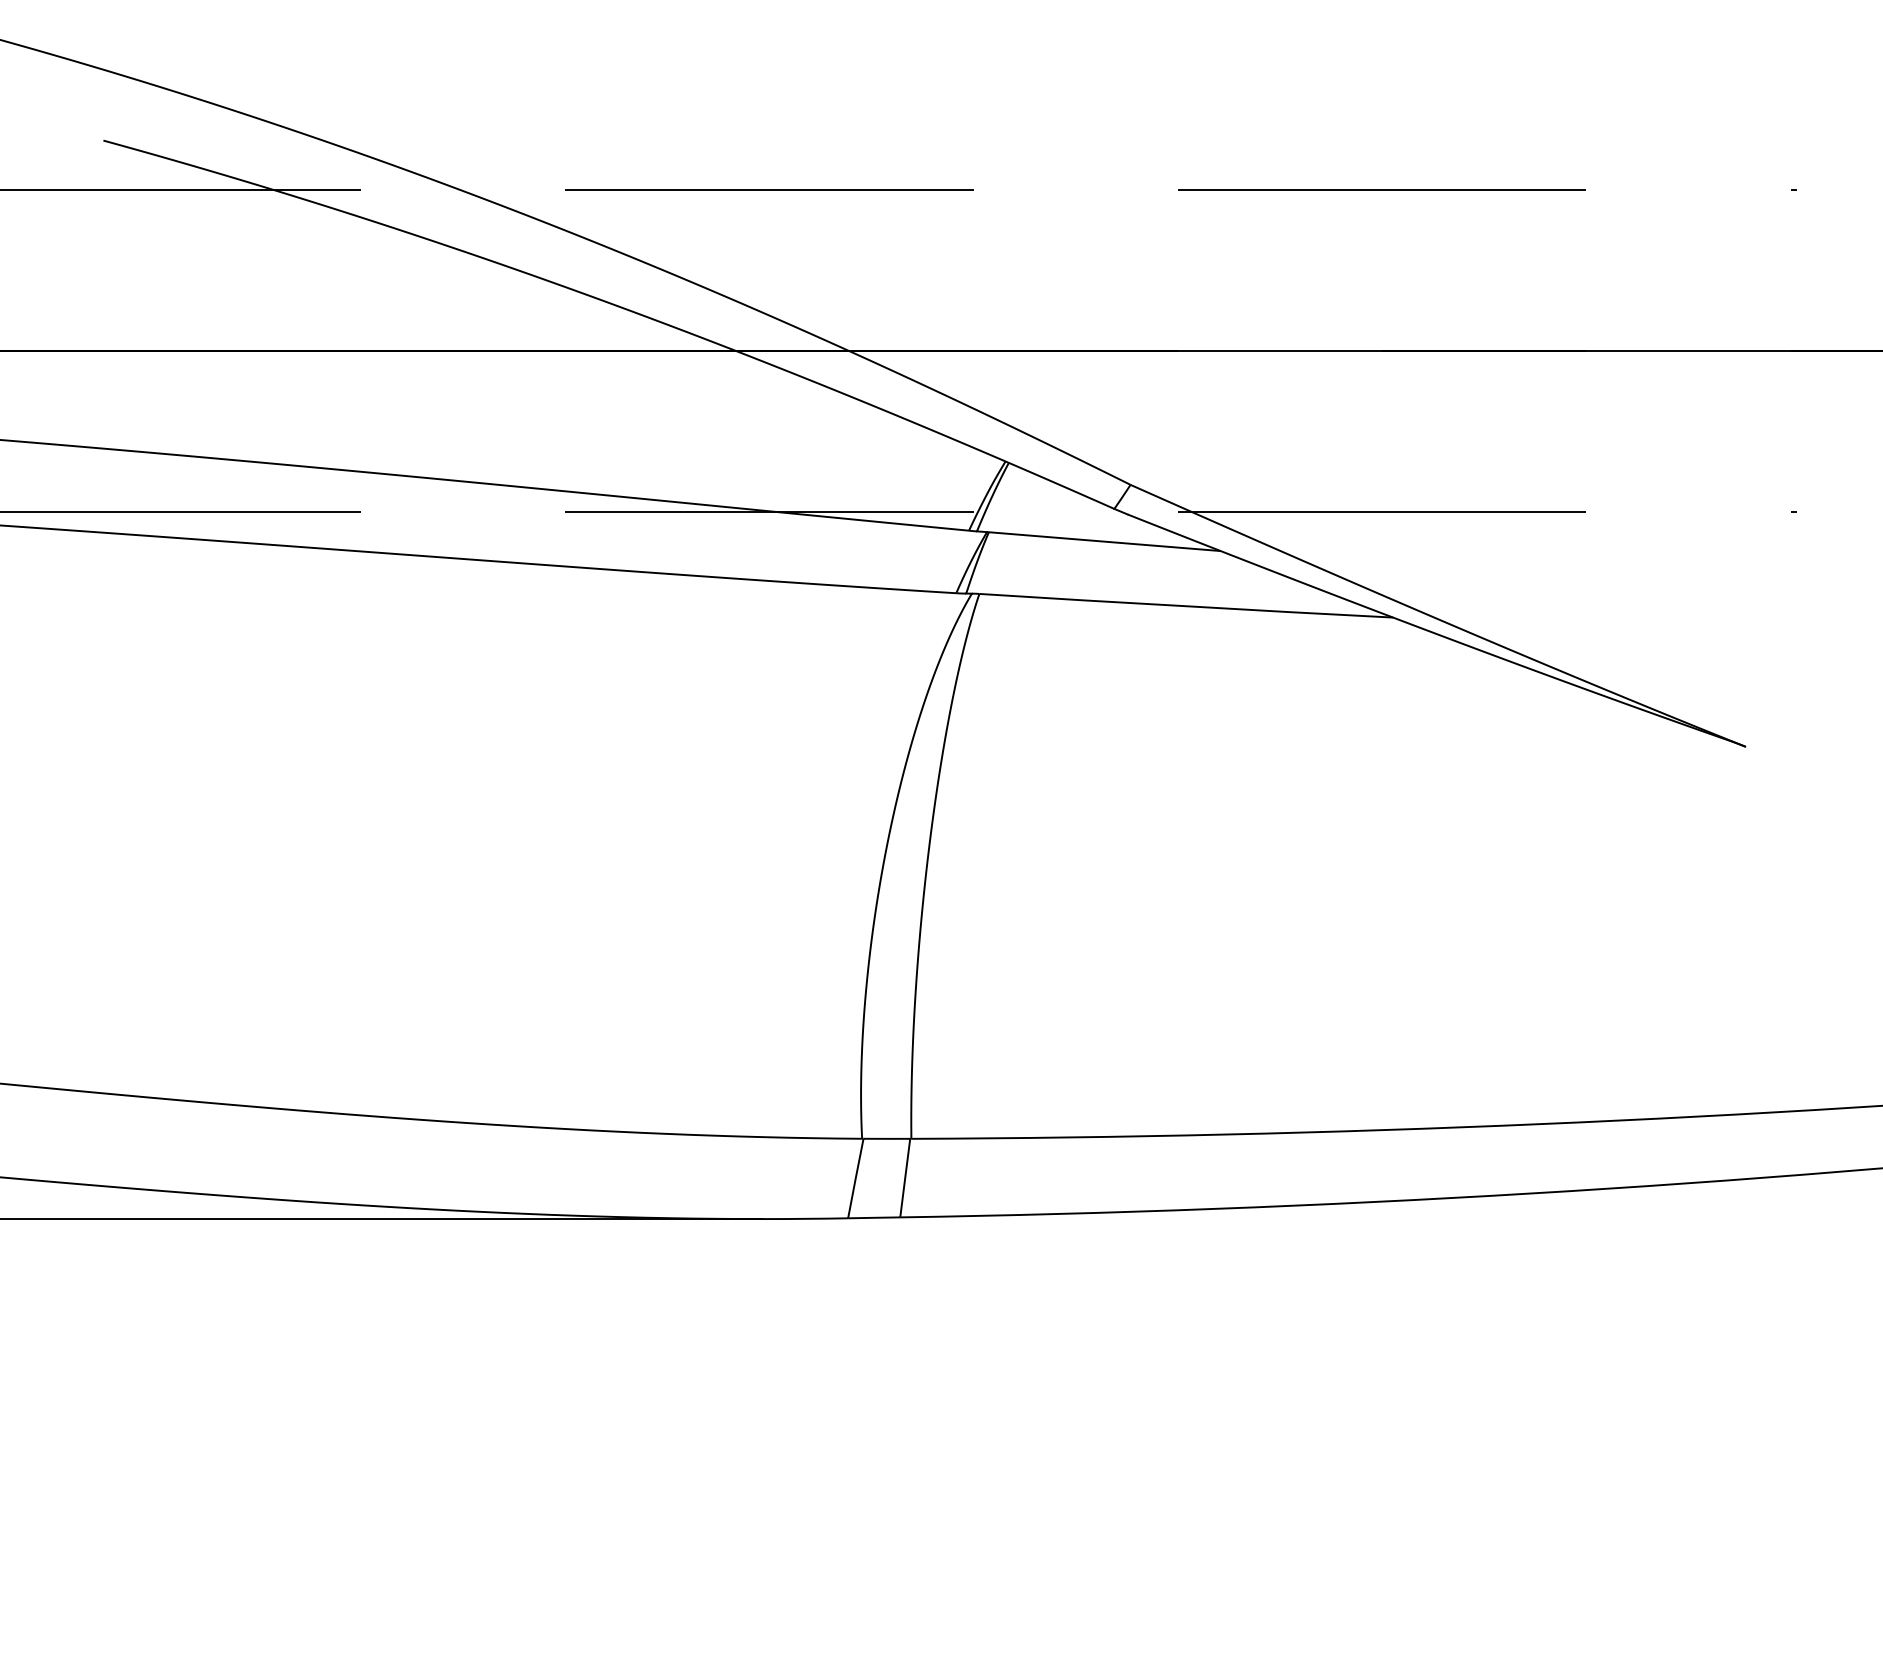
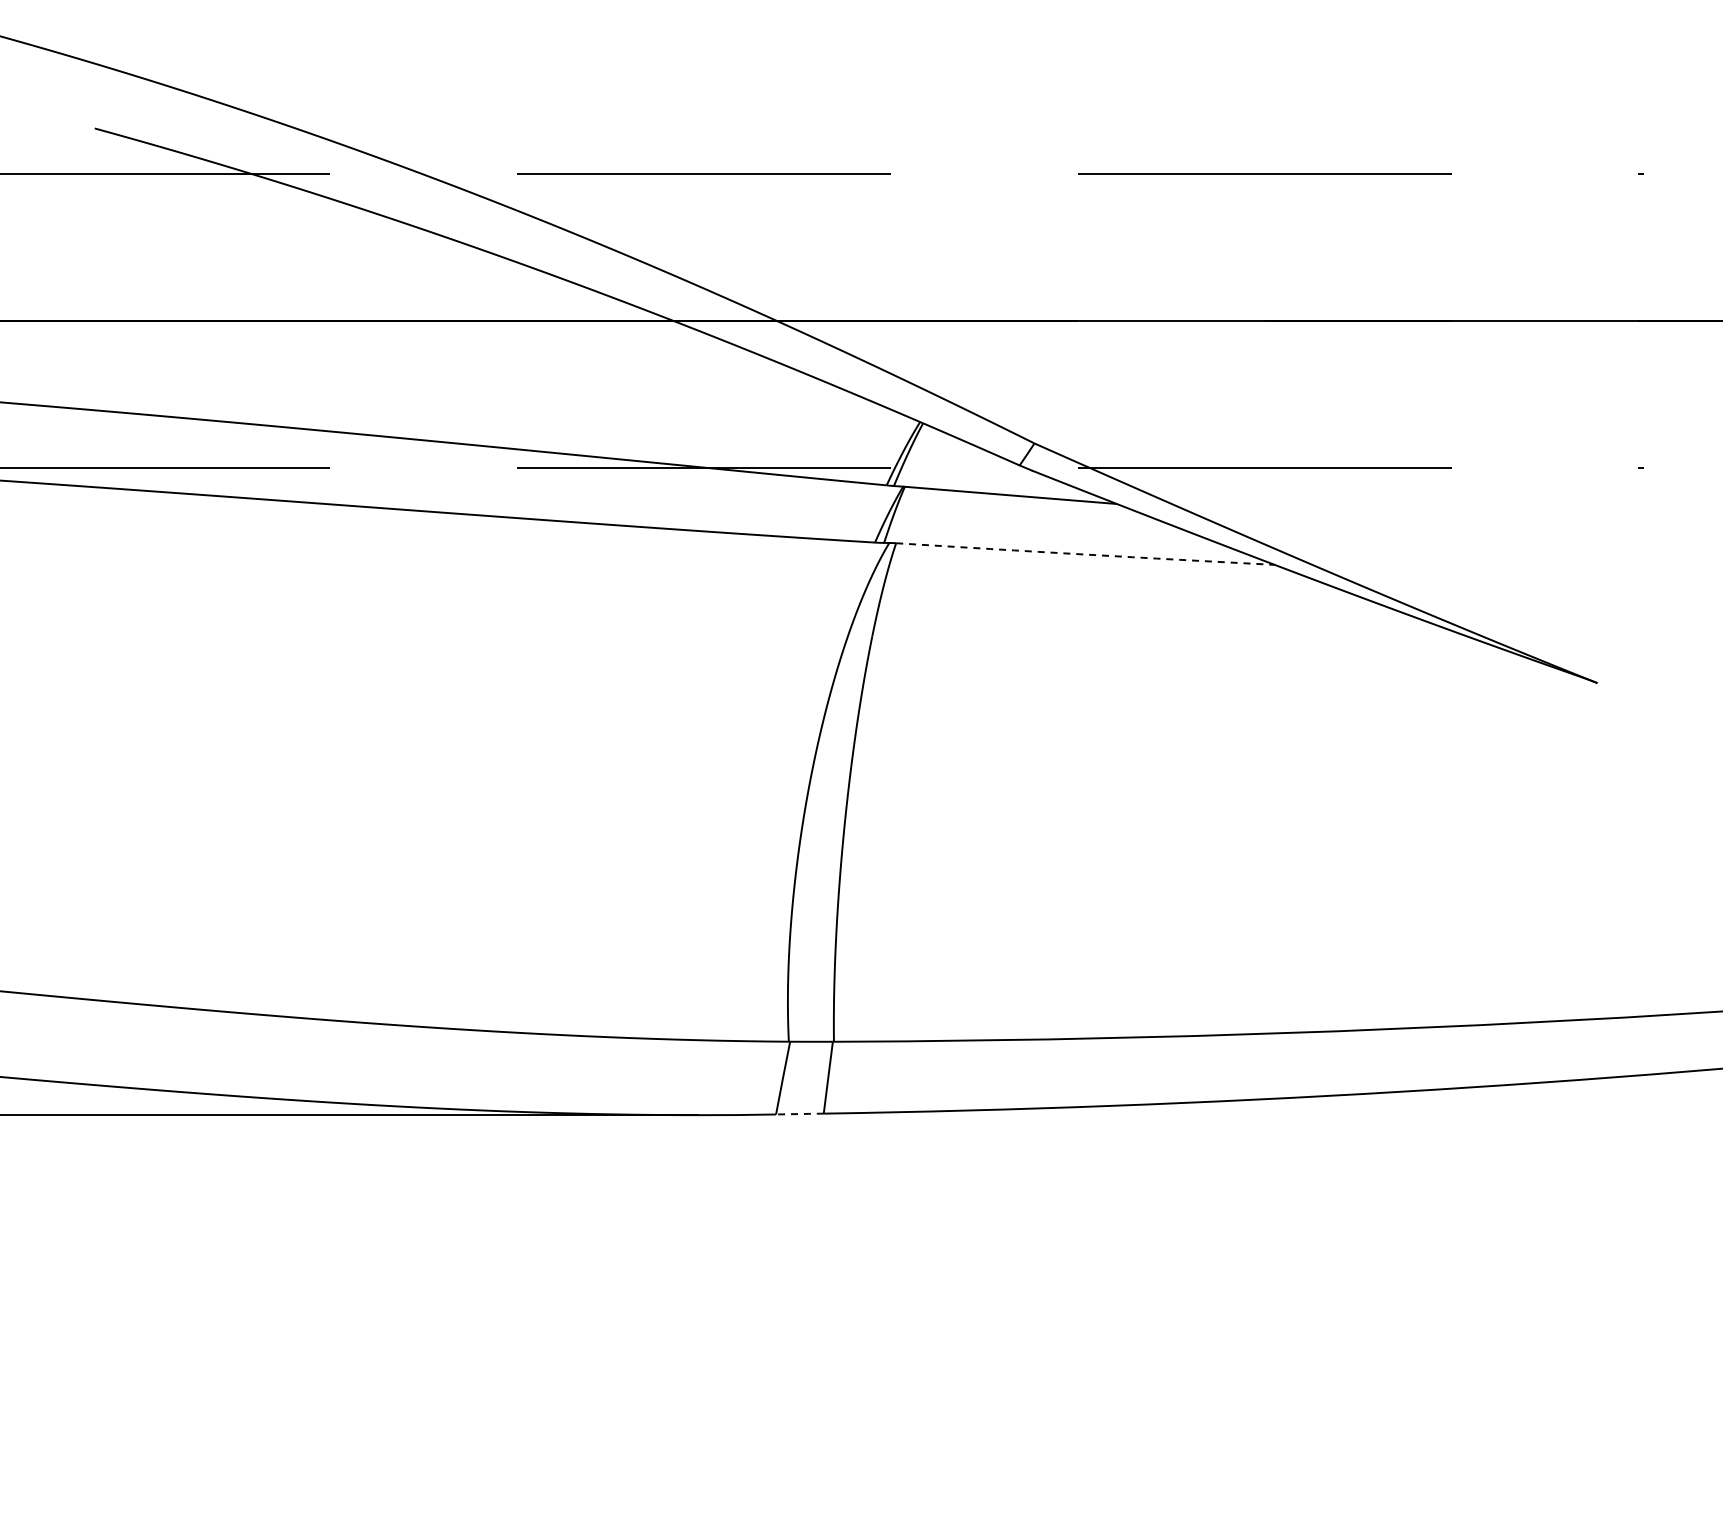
arc: (1186, 606) -> (1085, 554), solid -> dashed
arc: (873, 1218) -> (799, 1114), solid -> dashed

